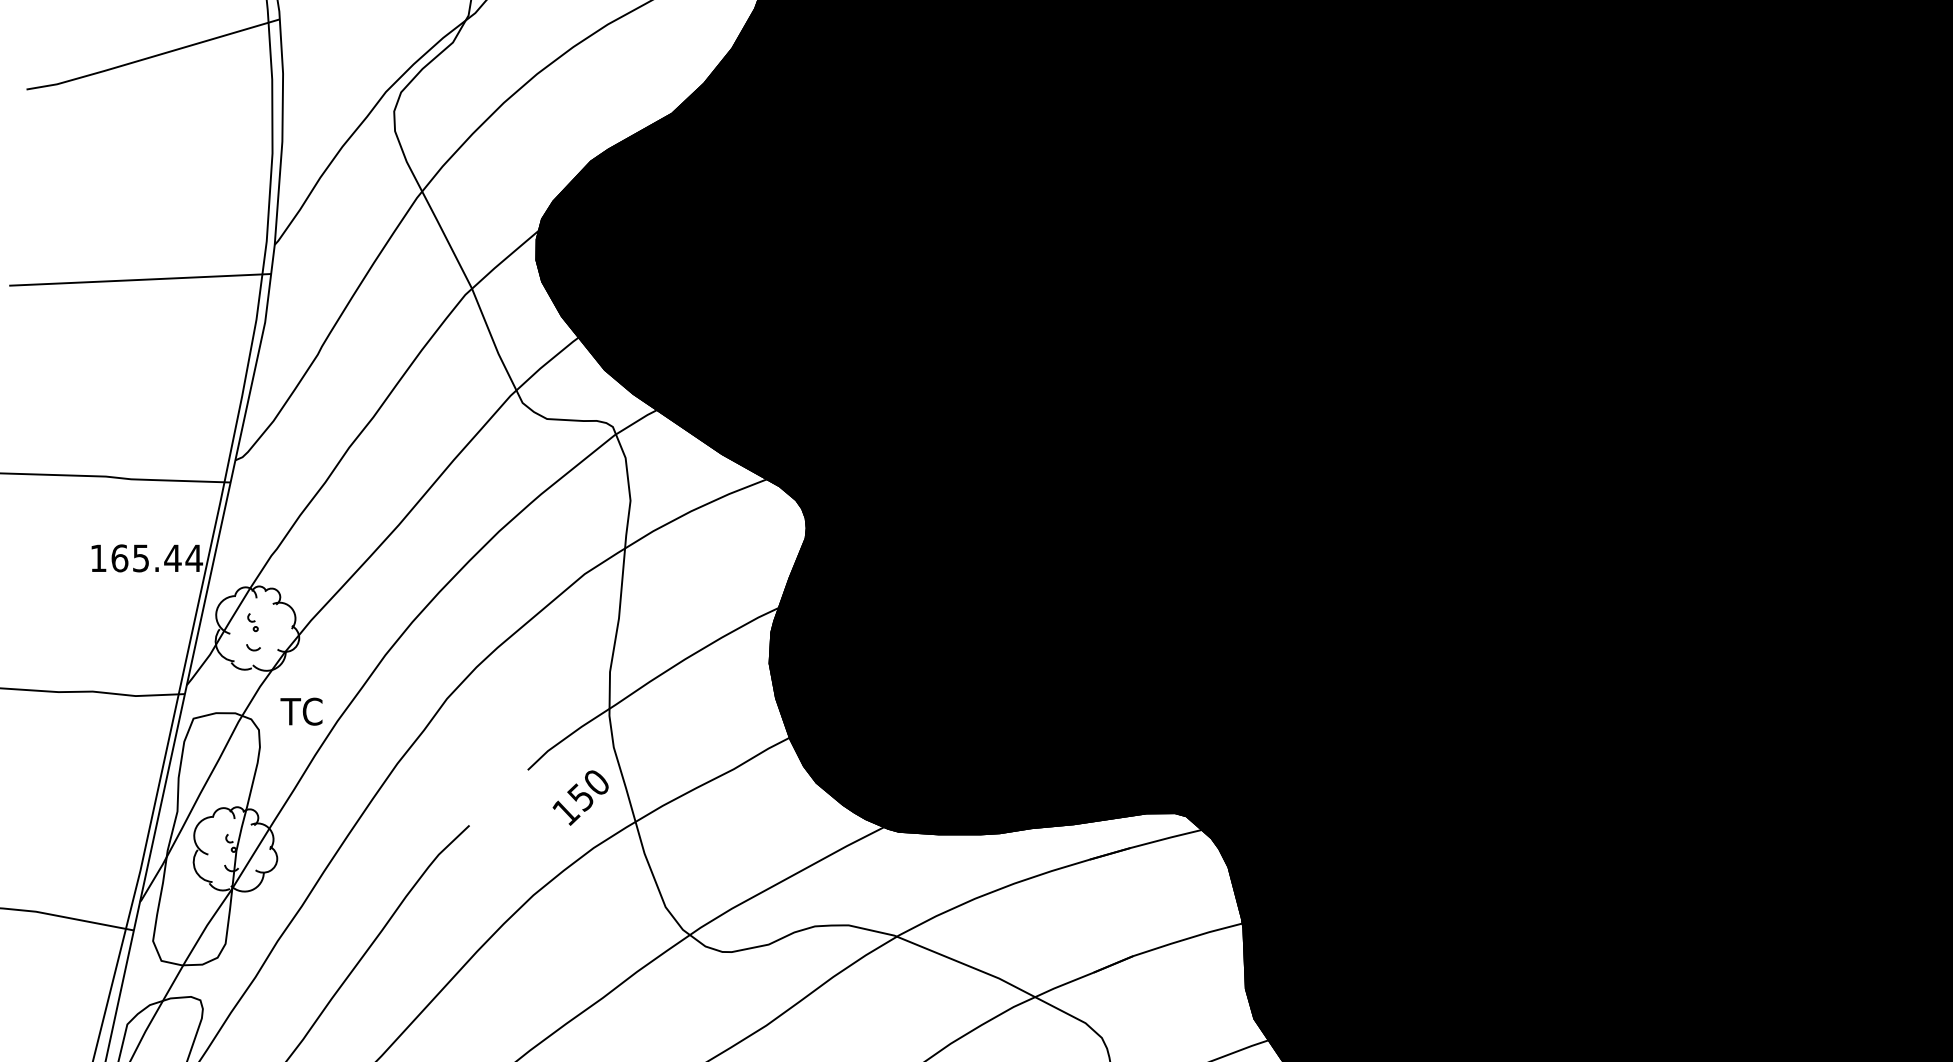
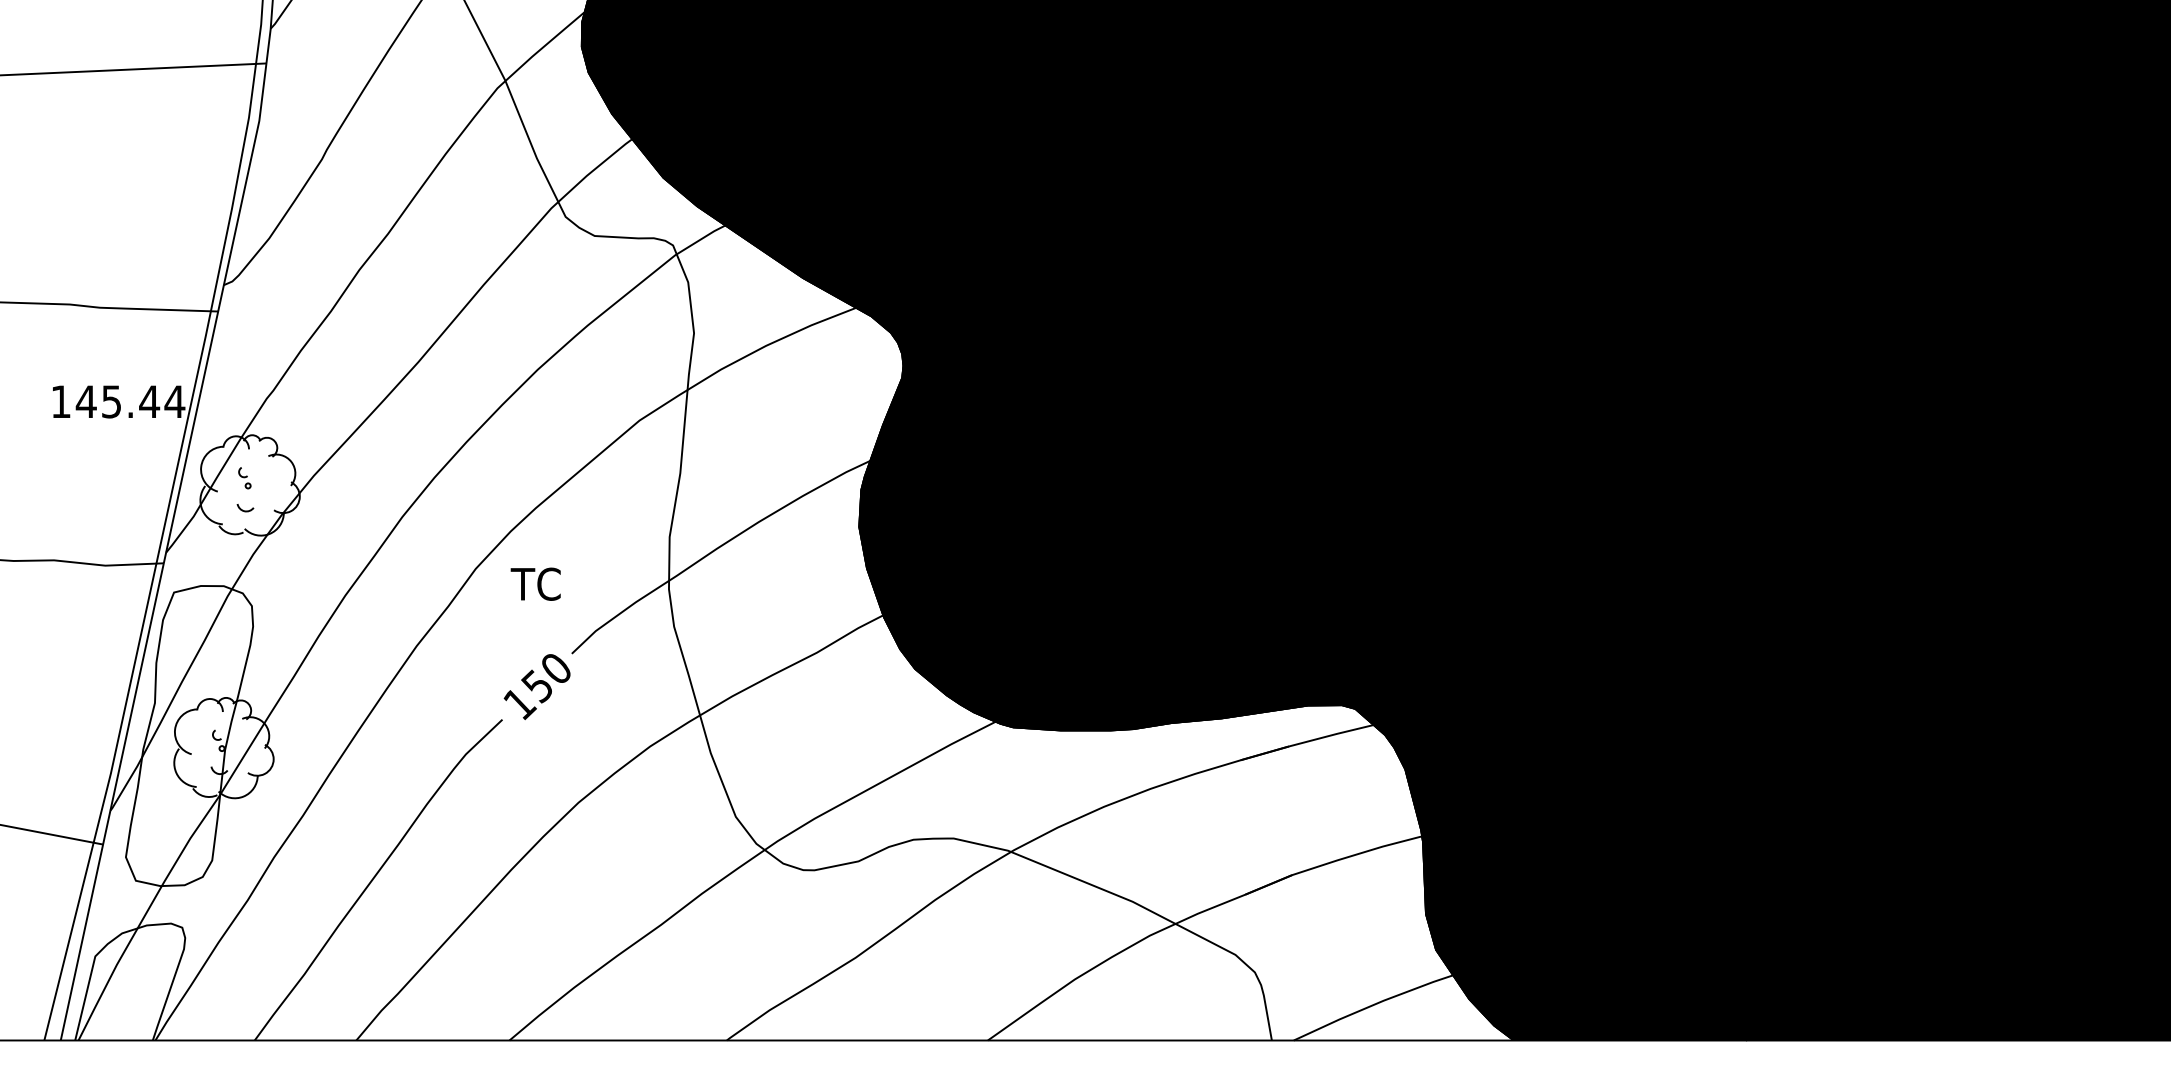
text: (119, 558) -> (85, 401), 165.44 -> 145.44
text: (301, 711) -> (535, 584), moved
text: (580, 797) -> (536, 686), moved

